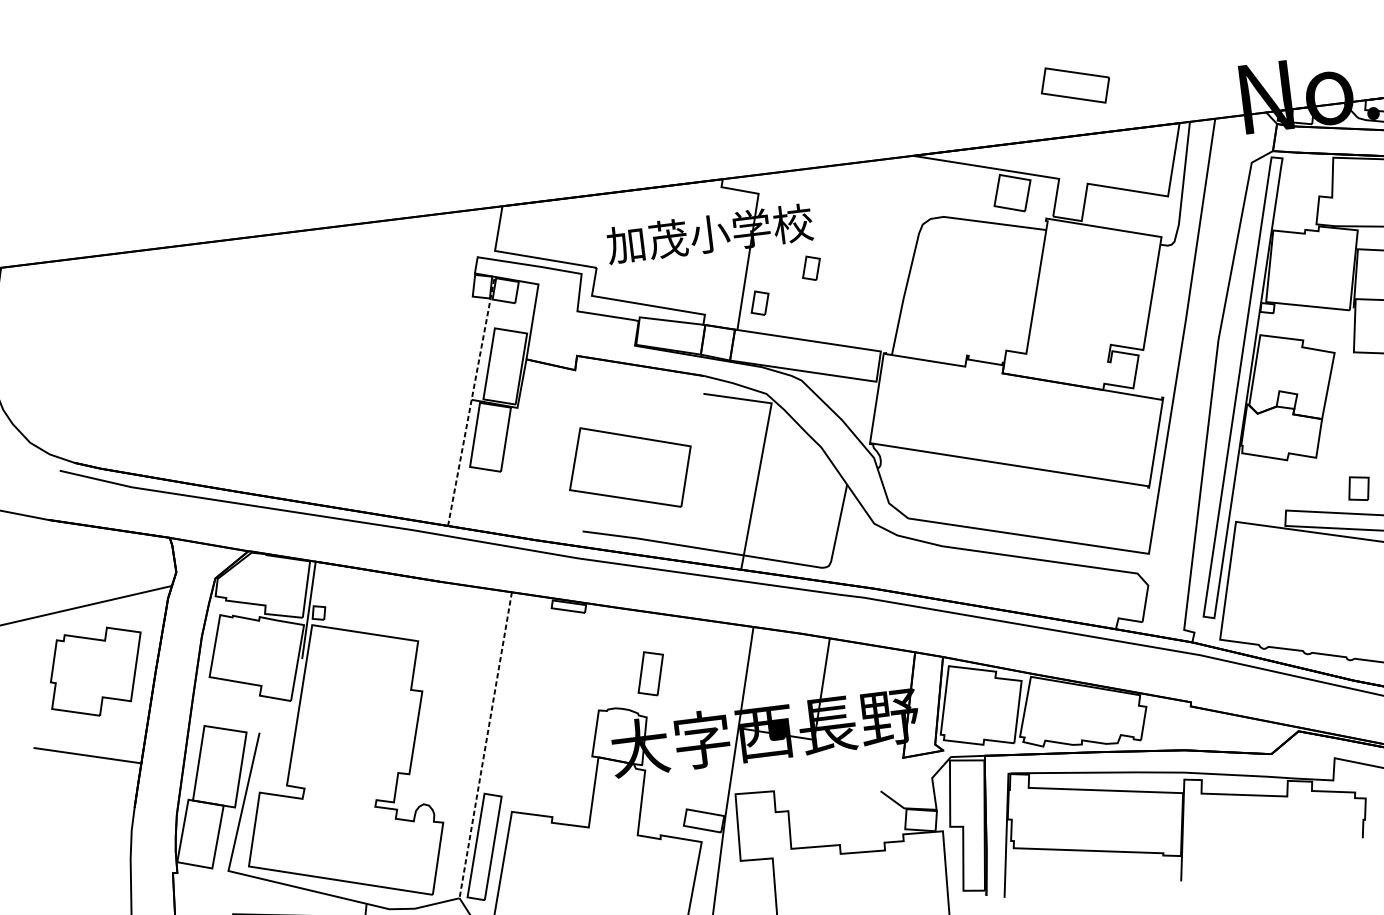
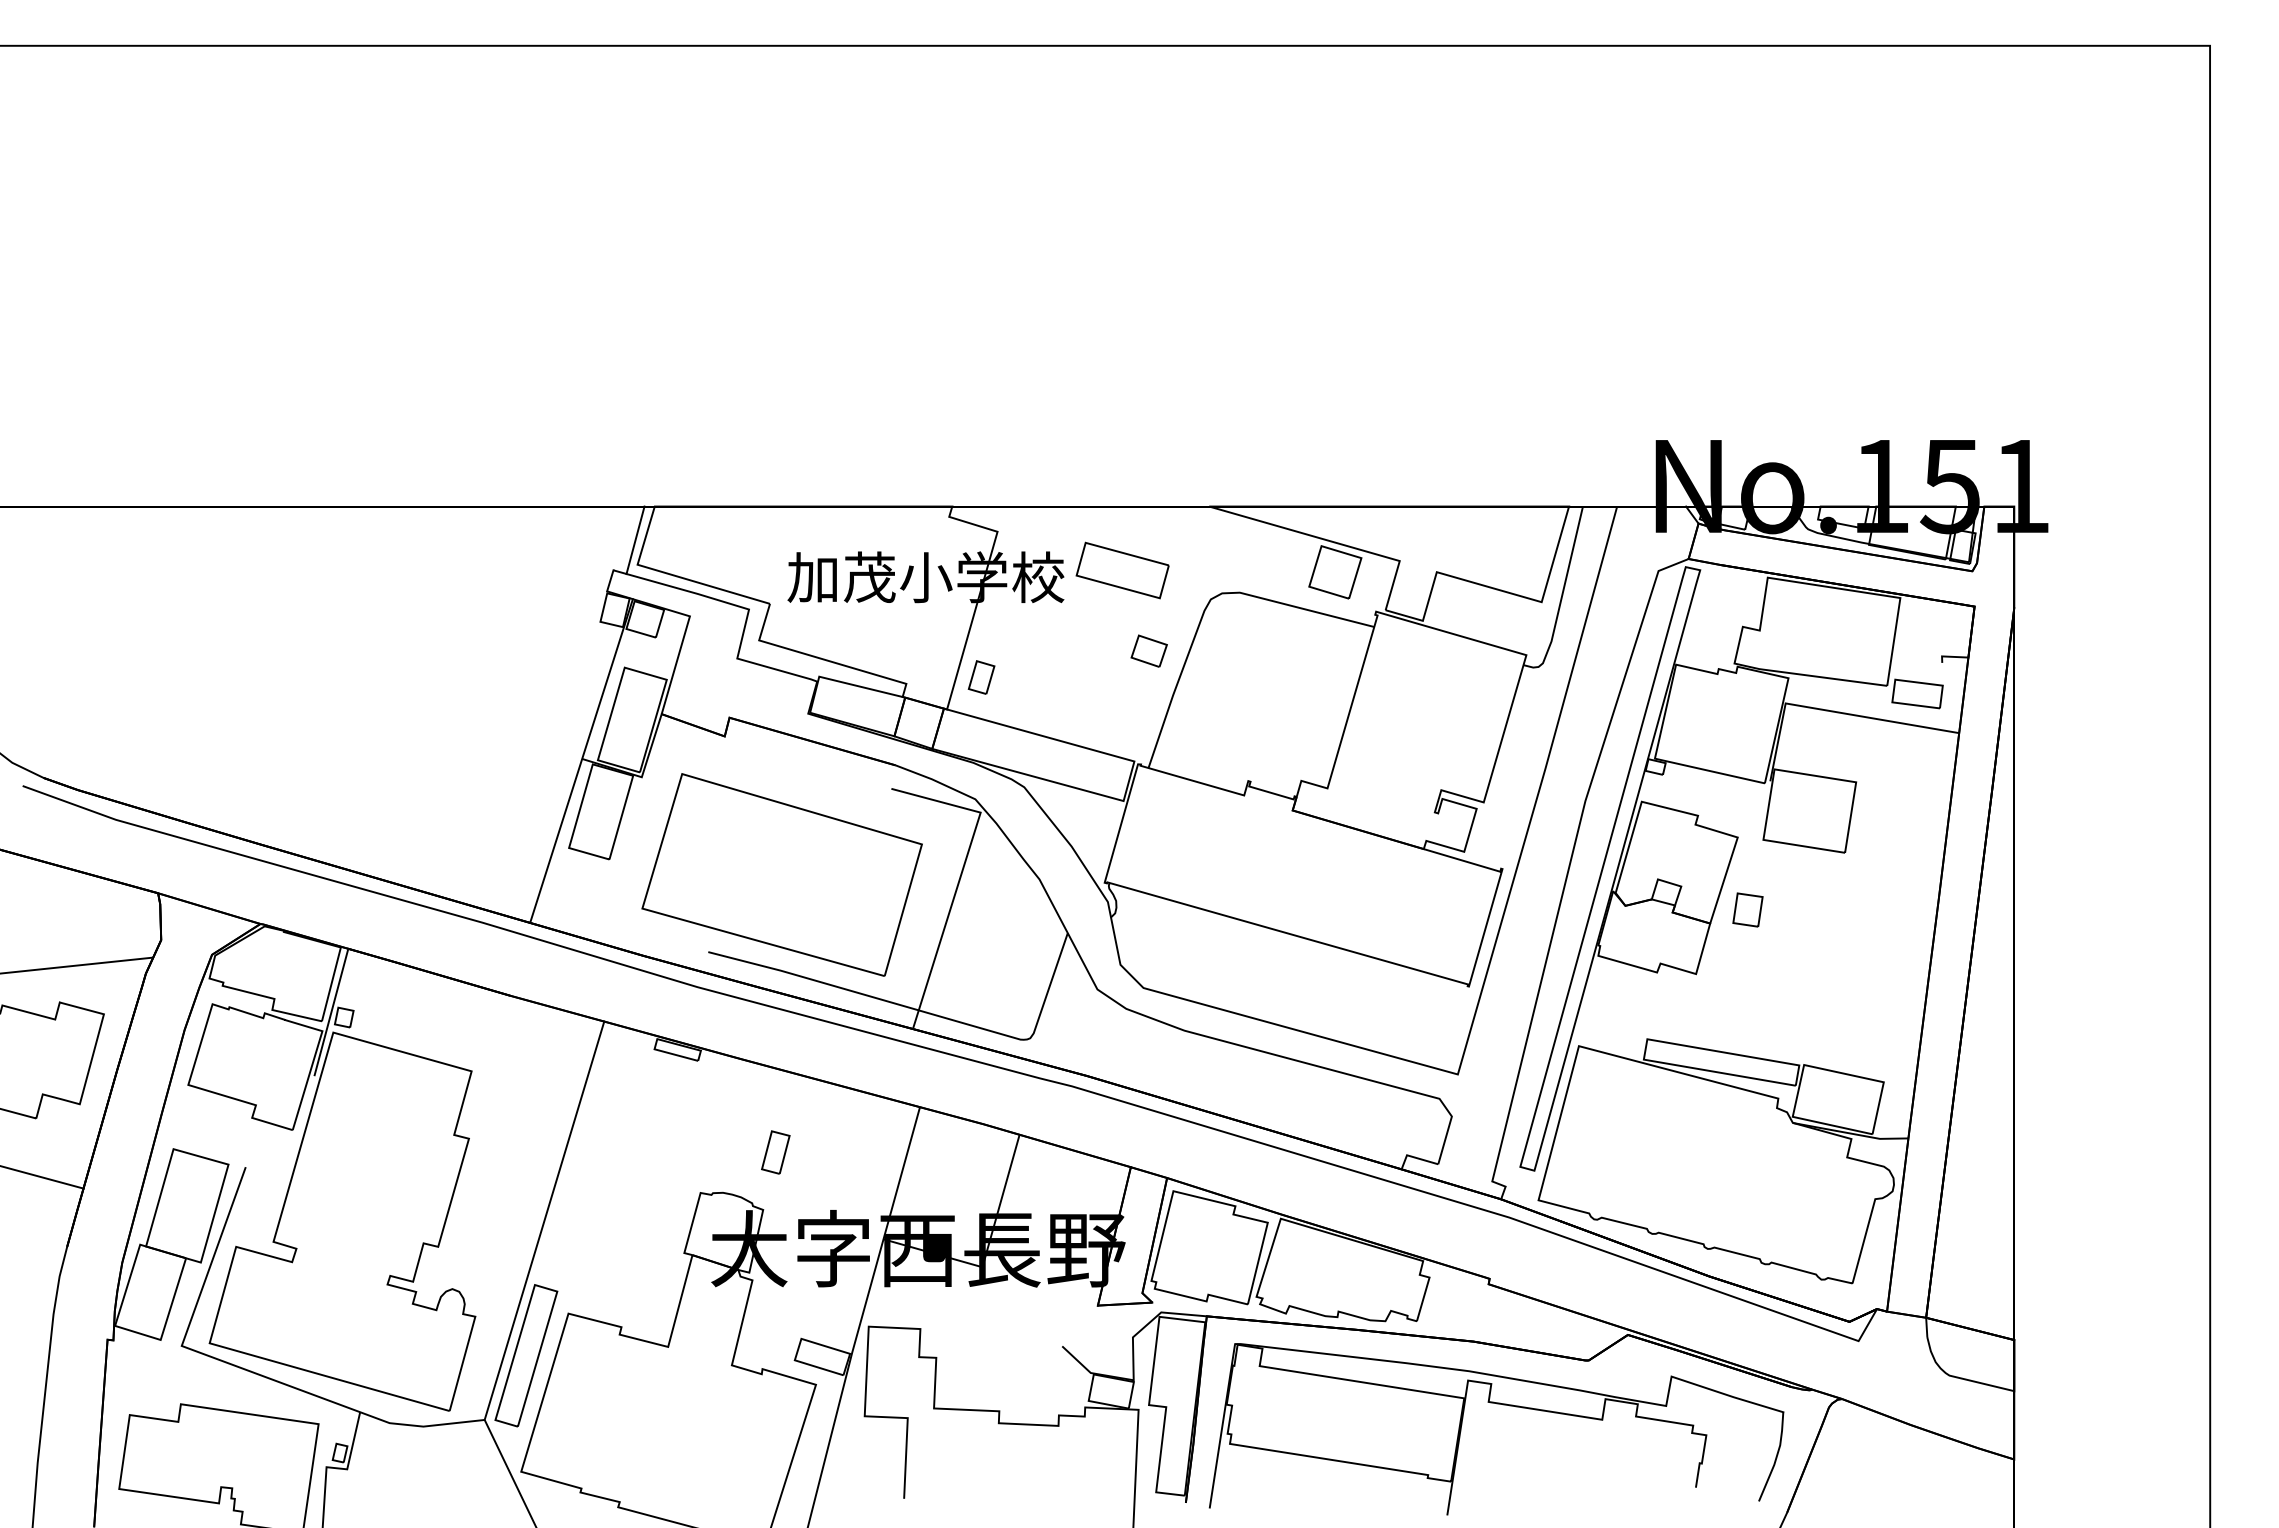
part: (1075, 85) -> (1122, 570), moved
line: (491, 233) -> (635, 540), added
part: (881, 267) -> (1148, 650), added
part: (811, 268) -> (1055, 639), removed
line: (471, 401) -> (581, 761), dashed -> solid
part: (629, 467) -> (781, 874), size x1.67
part: (1358, 488) -> (1747, 909), moved
part: (650, 673) -> (775, 1152), size x0.71
line: (485, 745) -> (544, 1220), dashed -> solid

